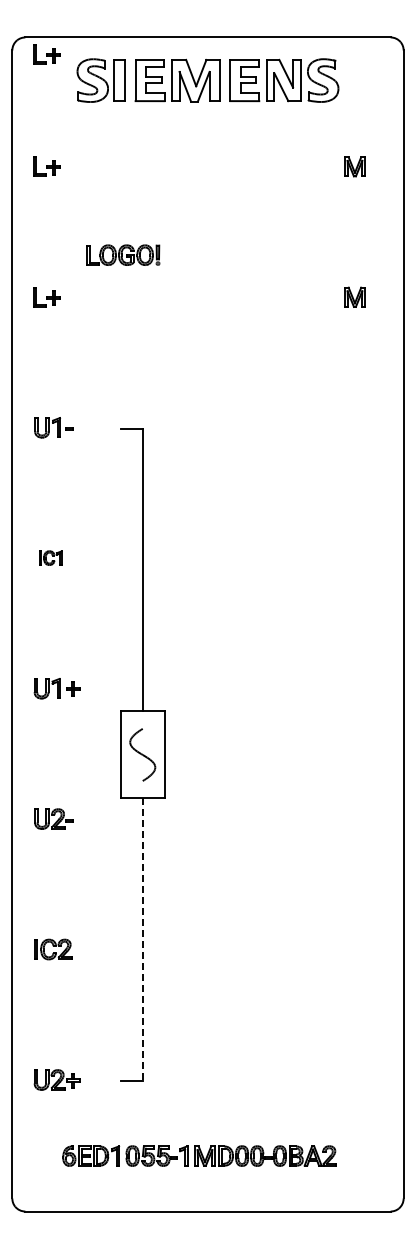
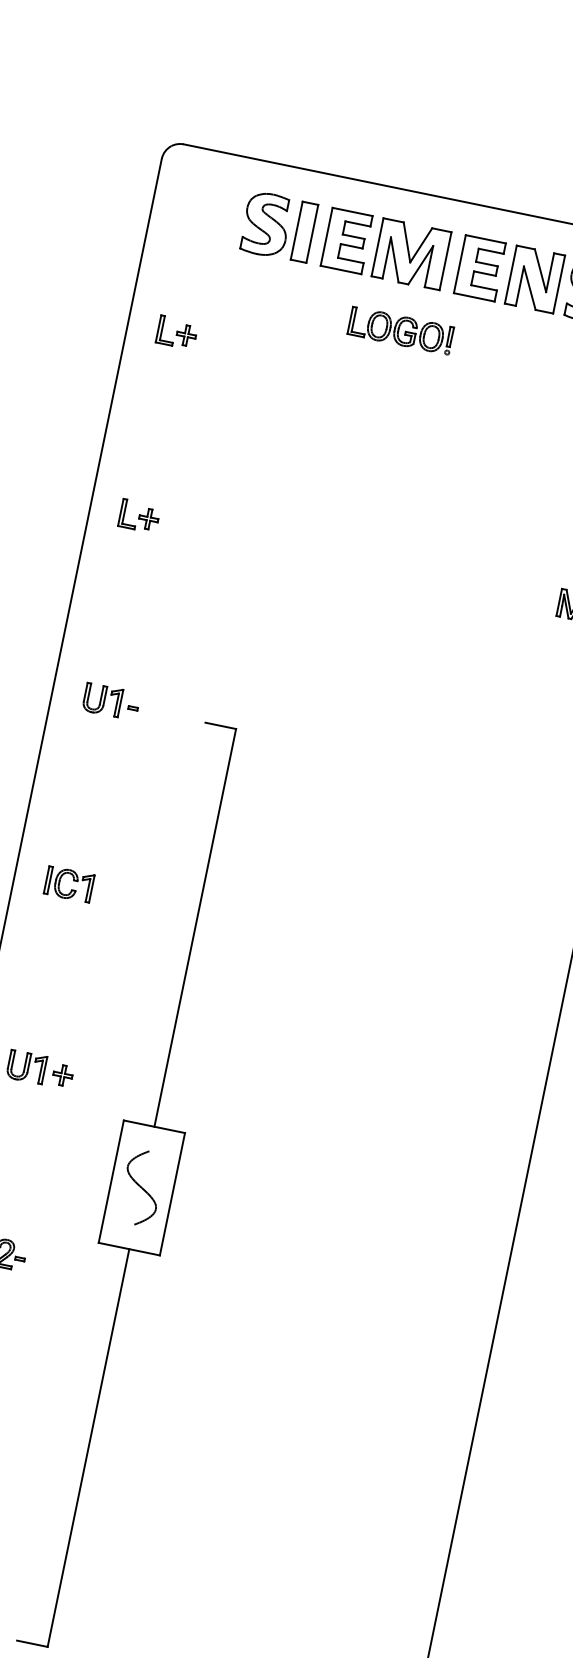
part: (46, 54) -> (208, 174), removed
part: (123, 254) -> (401, 329), moved
part: (50, 557) -> (69, 883), size x1.43
line: (142, 940) -> (87, 1449), dashed -> solid

